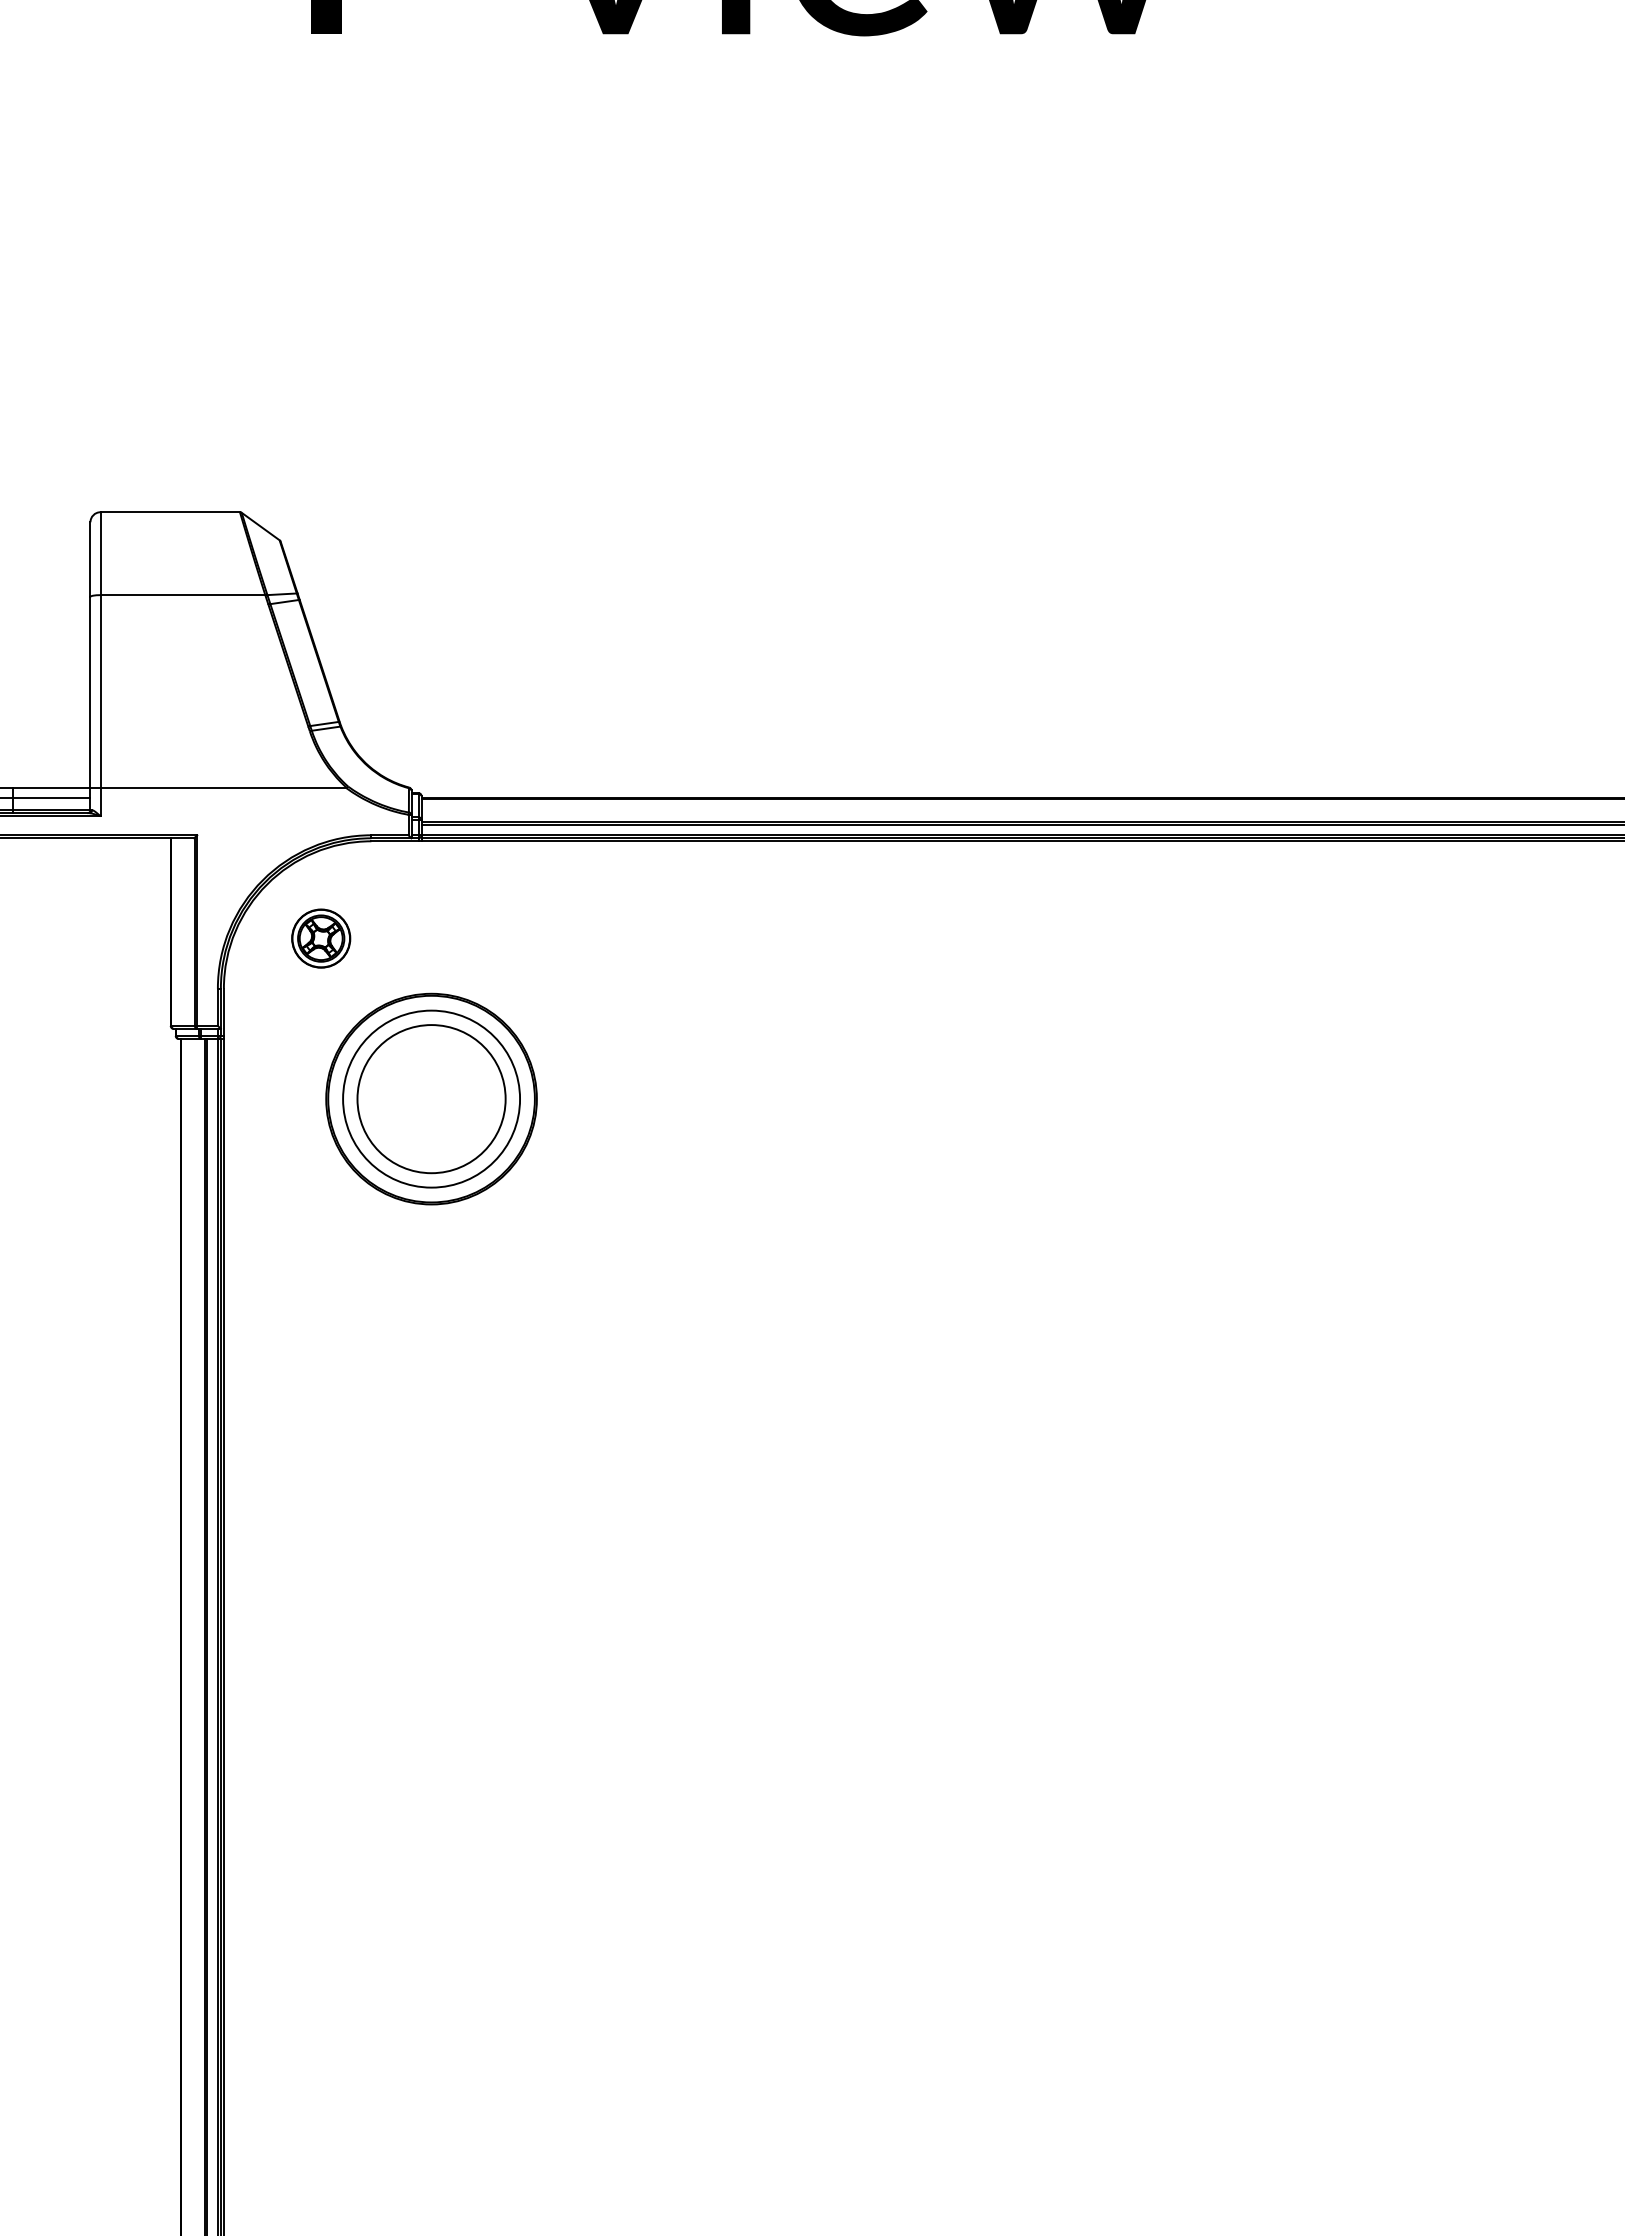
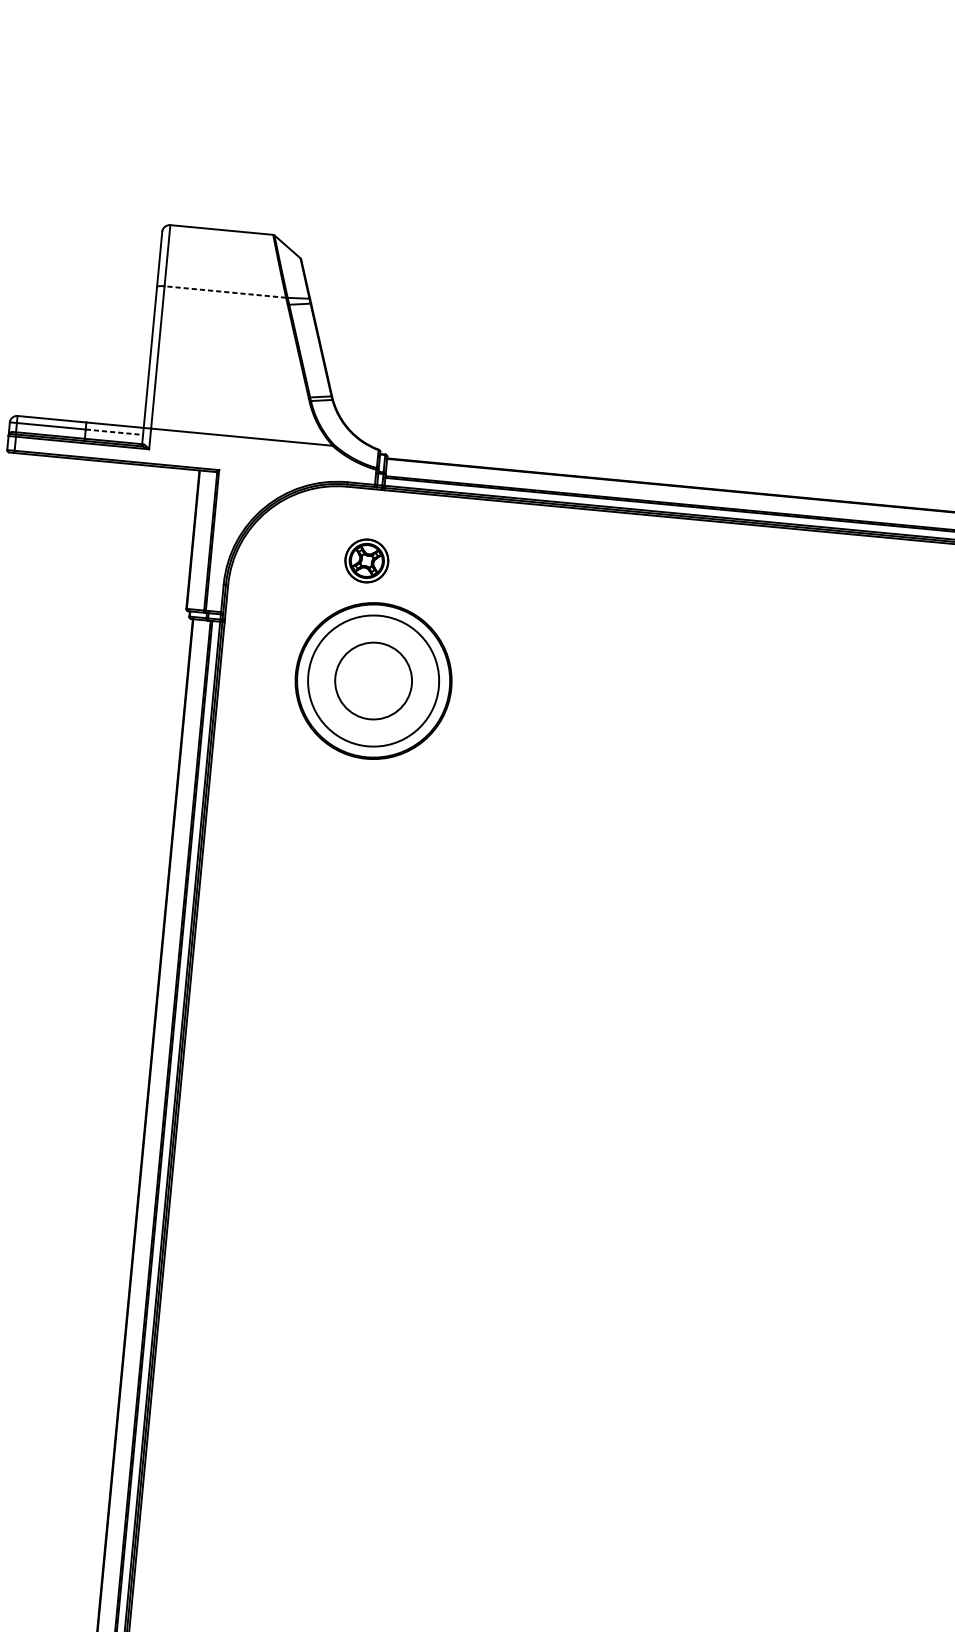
line: (182, 595) -> (225, 292), solid -> dashed
line: (51, 797) -> (114, 432), solid -> dashed
part: (321, 938) -> (367, 560), moved
circle: (431, 1099) -> (373, 681), size x0.7

